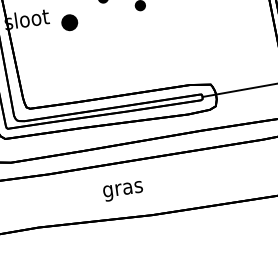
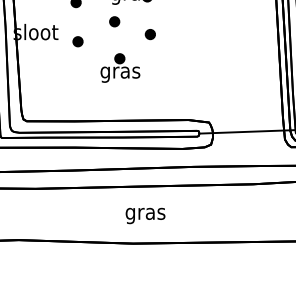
part: (69, 22) -> (77, 41), size x0.62
part: (115, 42) -> (120, 67), added
text: (123, 190) -> (145, 215), moved

